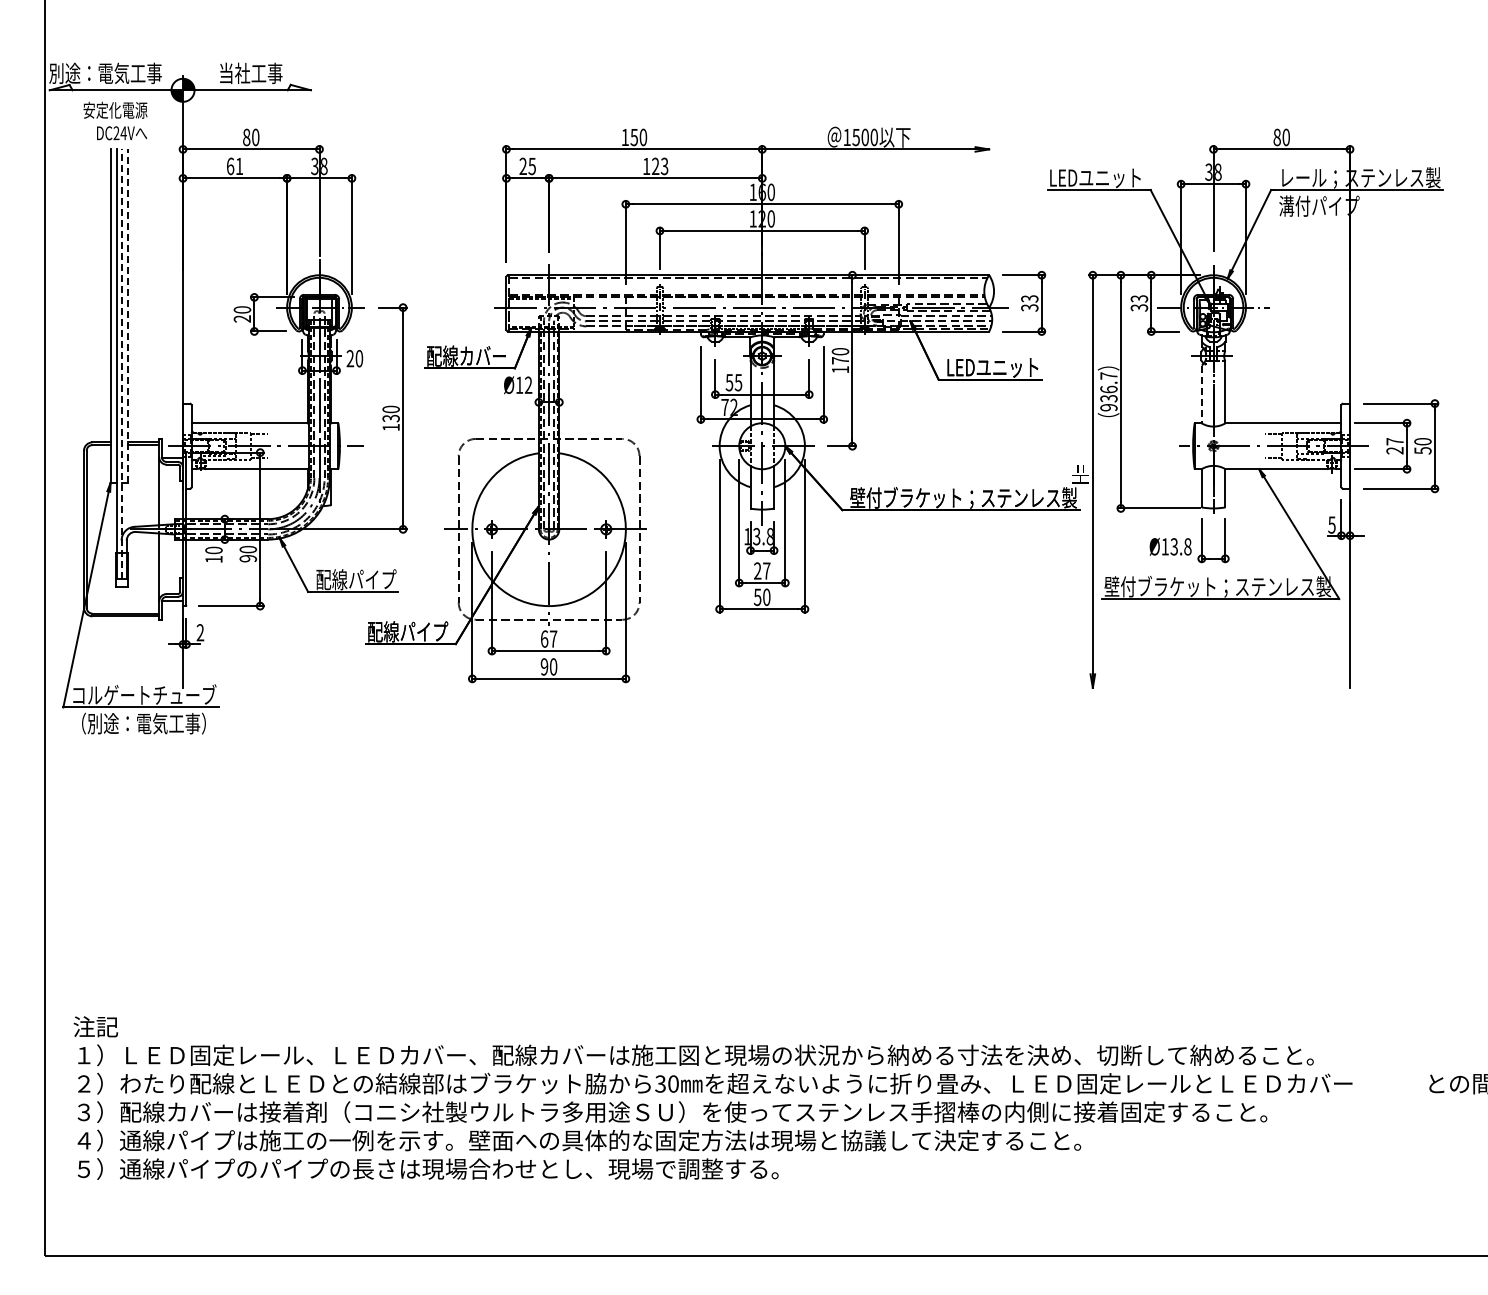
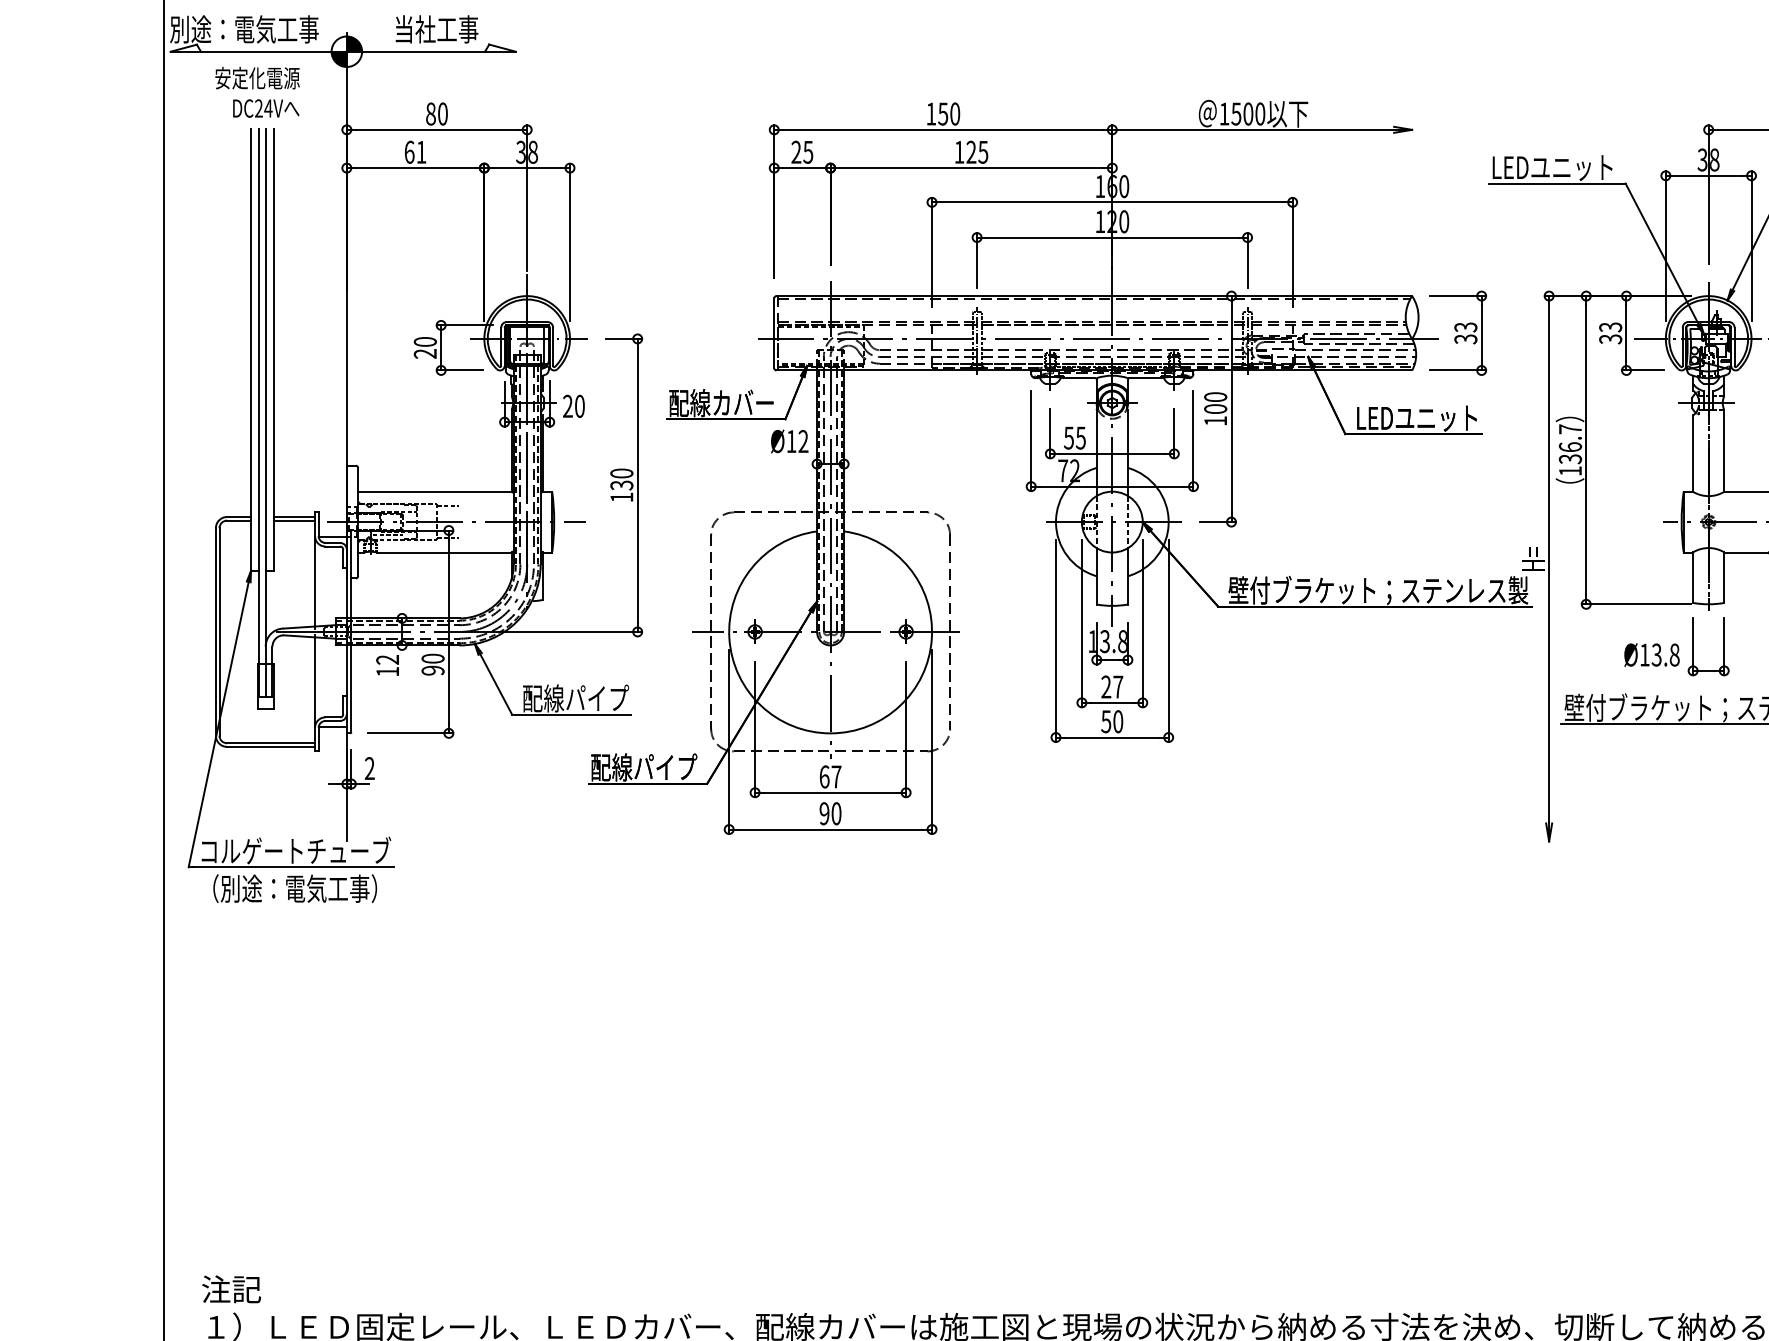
text: (664, 165) -> (983, 151), 123 -> 125
line: (127, 315) -> (273, 349), dashed -> solid
text: (840, 360) -> (1215, 408), 170 -> 100
line: (121, 363) -> (265, 412), dashed -> solid
line: (1201, 394) -> (1692, 453), dashed -> solid
text: (1108, 407) -> (1569, 470), 936.7 -> 136.7
text: (213, 550) -> (387, 659), 10 -> 12

